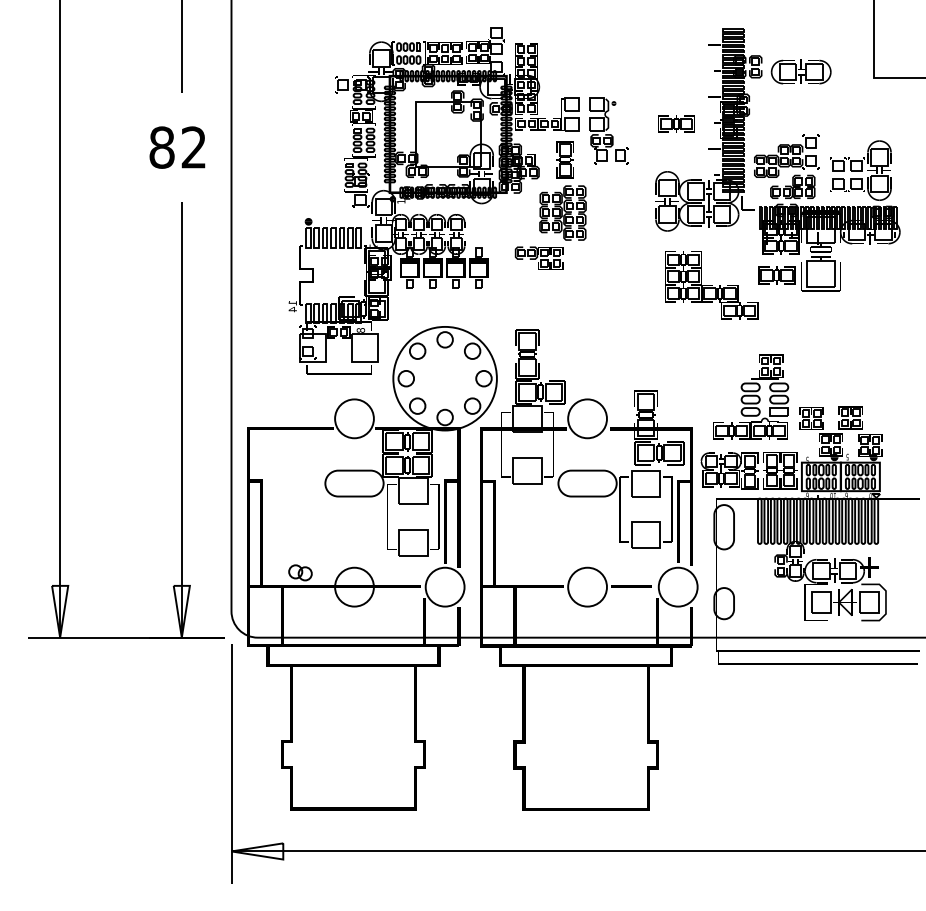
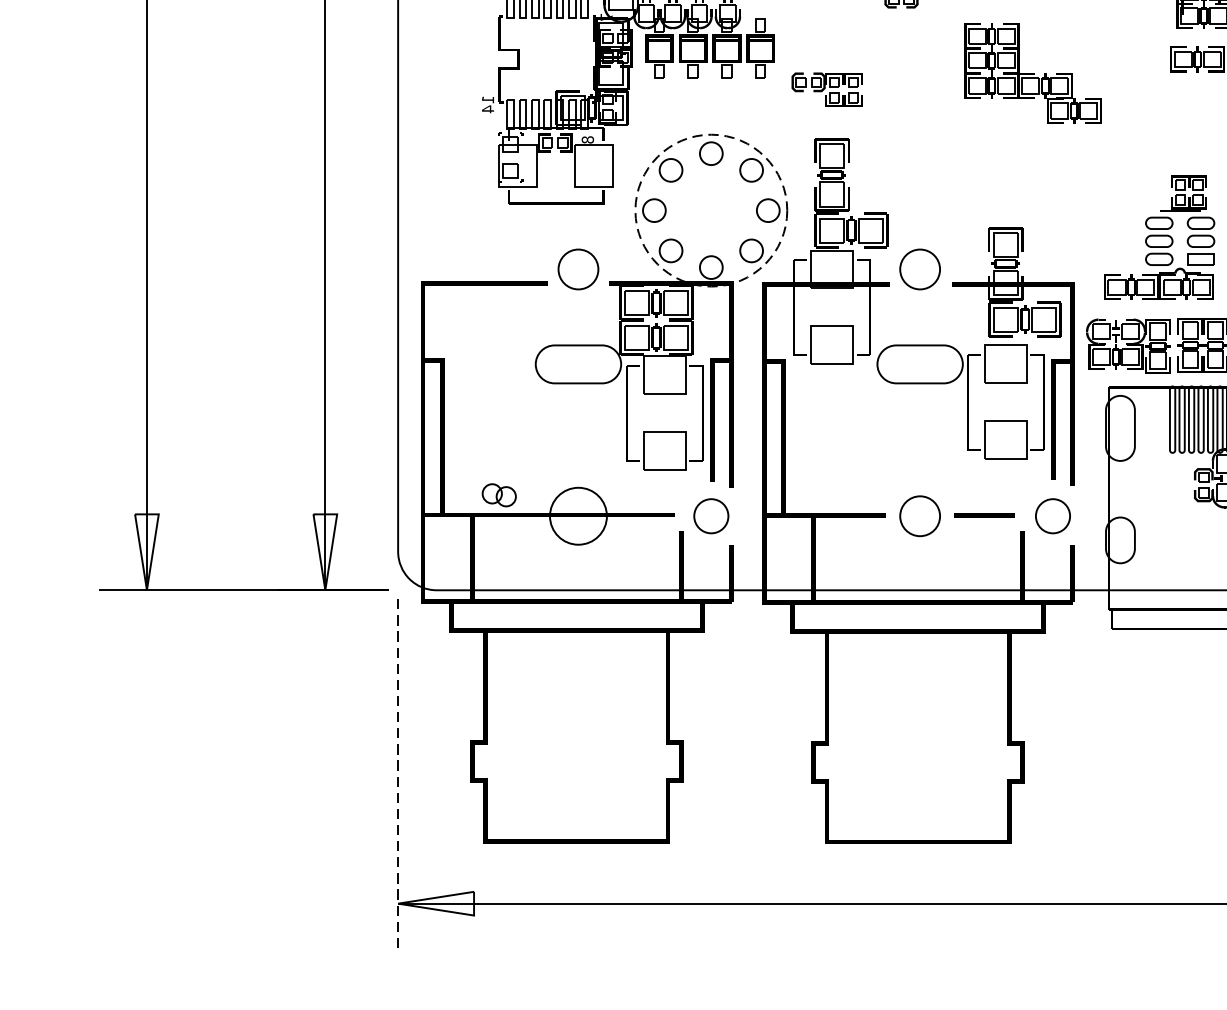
part: (538, 257) -> (826, 88), moved
part: (711, 285) -> (1032, 74), moved
circle: (444, 378) -> (710, 210), solid -> dashed
circle: (354, 418) -> (578, 268), size x0.7
circle: (587, 418) -> (920, 268), size x0.7
circle: (444, 586) -> (710, 515), size x0.6
circle: (587, 586) -> (920, 515), size x0.7
circle: (677, 586) -> (1051, 515), size x0.6
line: (231, 764) -> (398, 776), solid -> dashed

